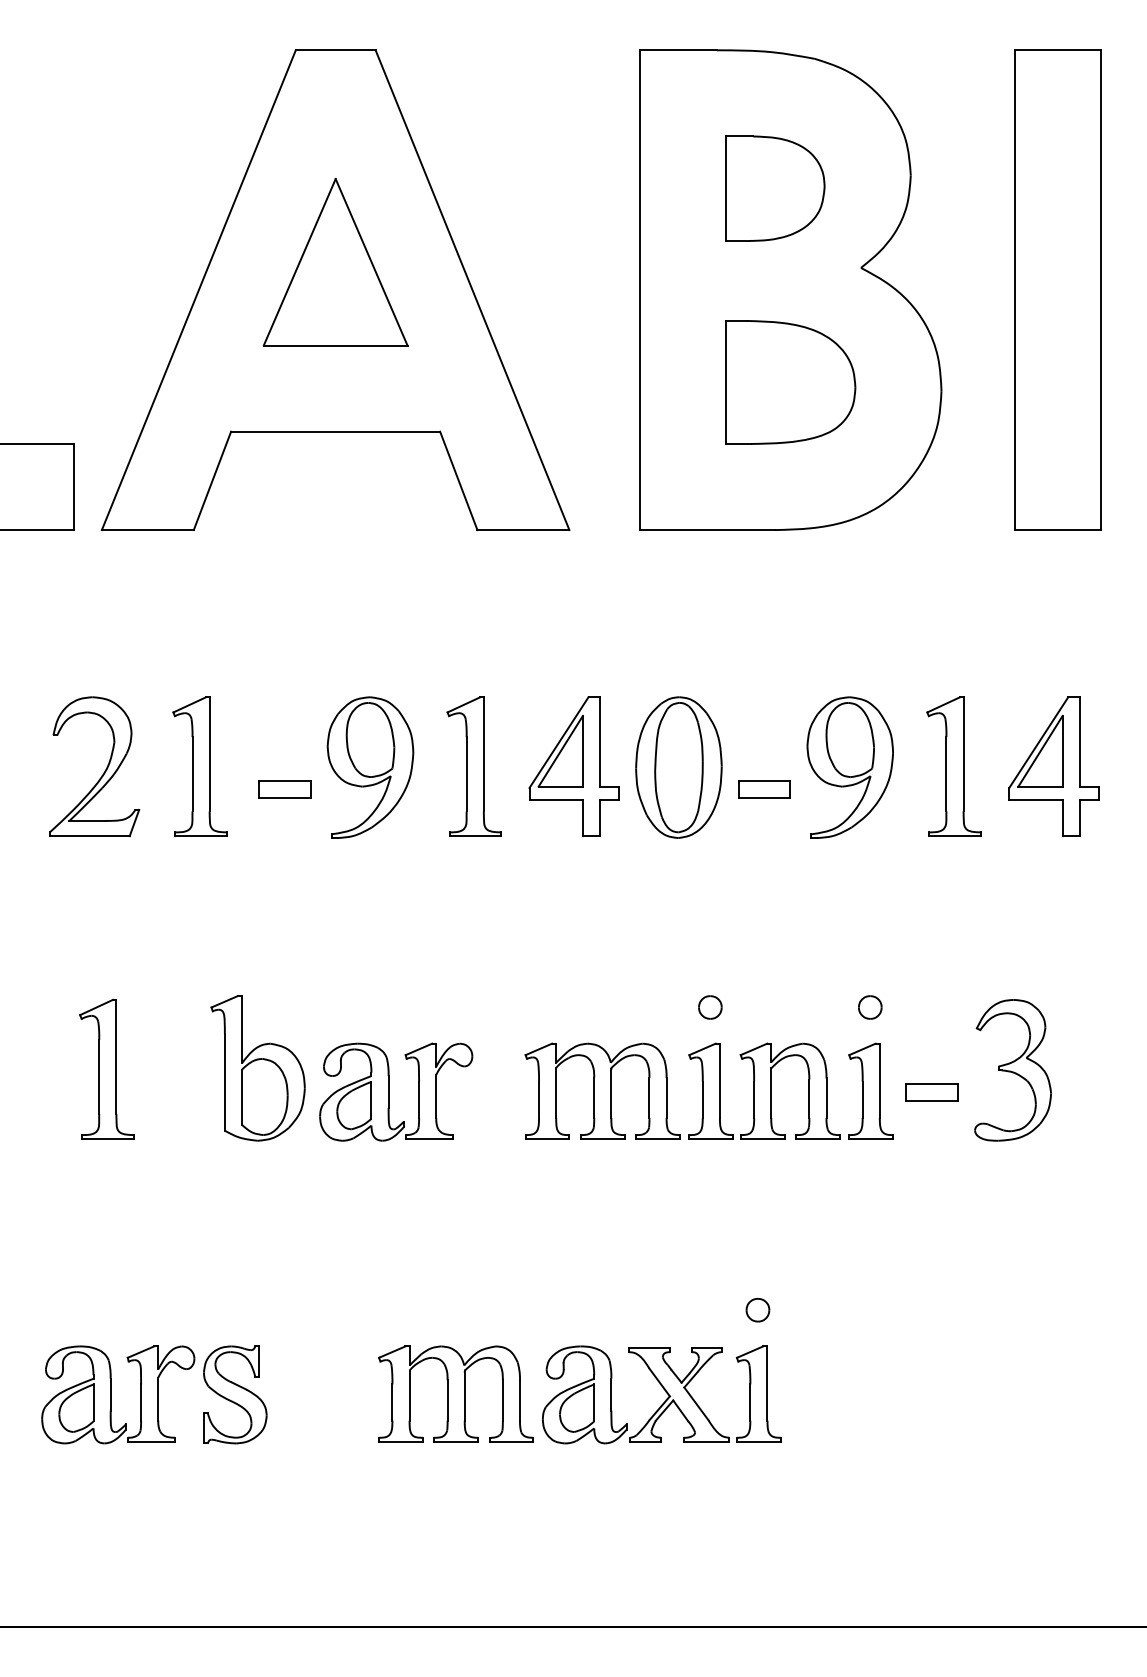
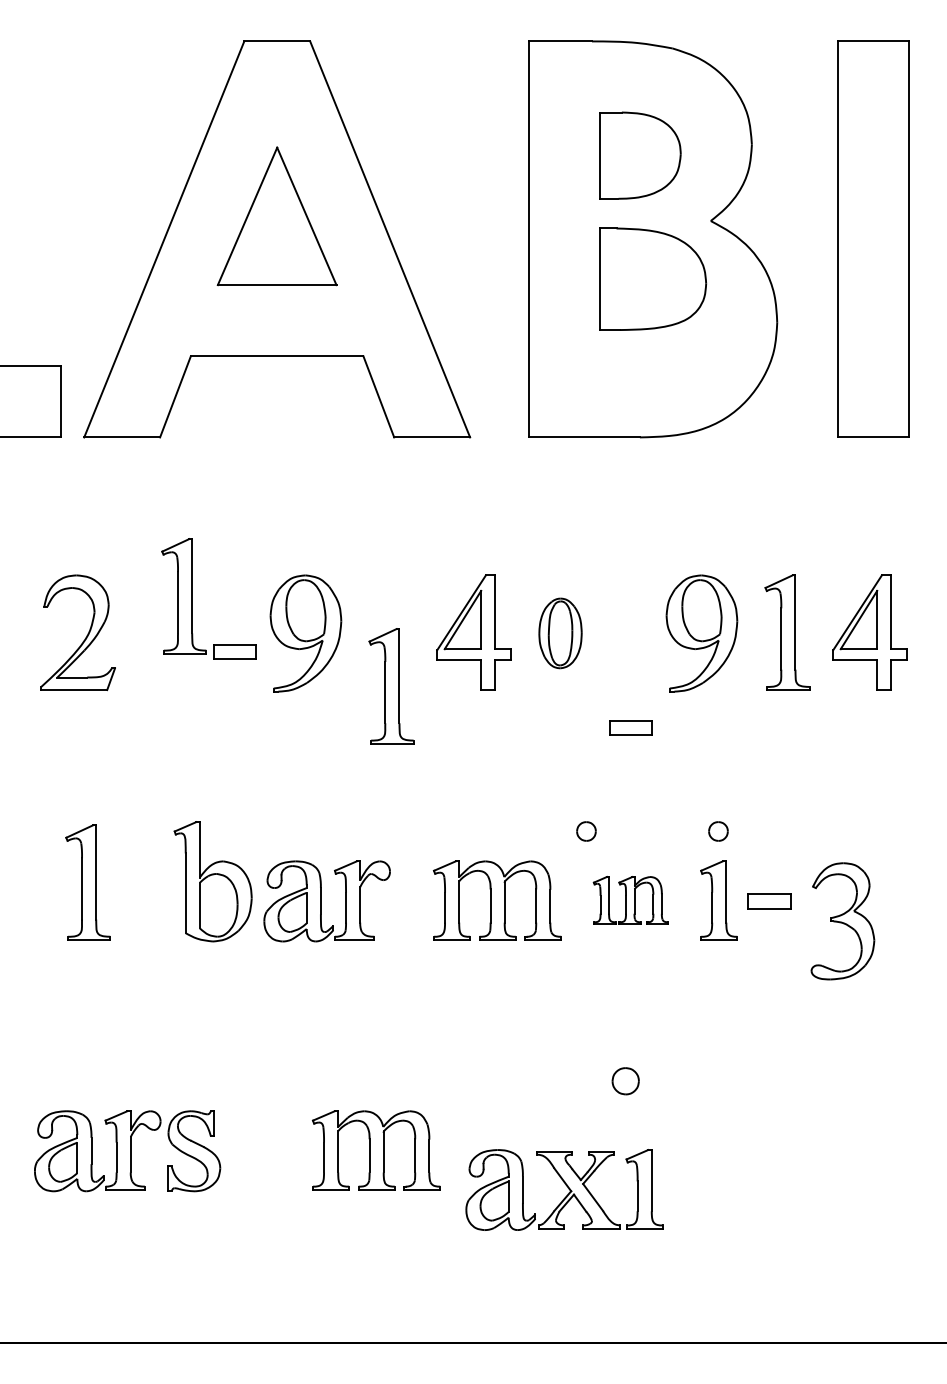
part: (790, 382) -> (652, 279), moved
part: (199, 766) -> (183, 596), moved
part: (473, 766) -> (390, 686), moved
part: (678, 767) -> (560, 633), size x0.6
part: (764, 789) -> (631, 728), moved
part: (1012, 1070) -> (842, 921), moved
part: (764, 1090) -> (631, 900), size x0.6
part: (757, 1310) -> (625, 1081), size x1.4
part: (661, 1394) -> (564, 1189), moved

